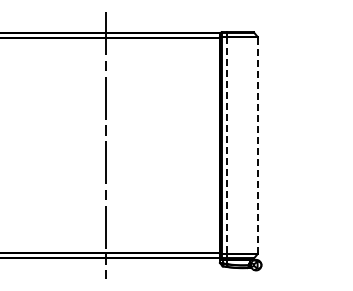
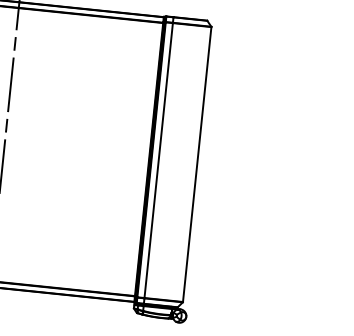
line: (227, 145) -> (158, 160), dashed -> solid
line: (257, 145) -> (196, 164), dashed -> solid

